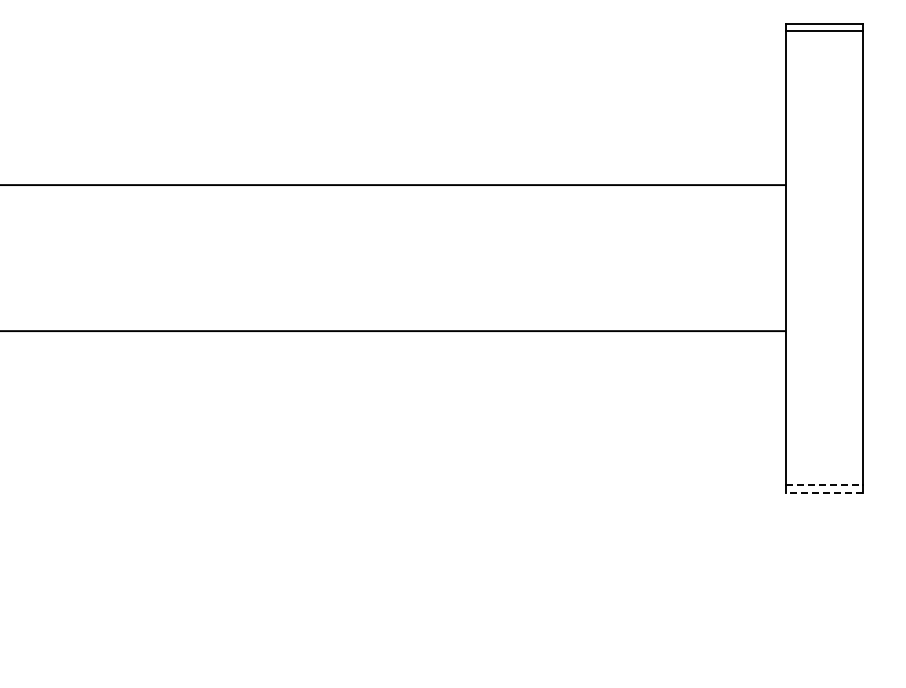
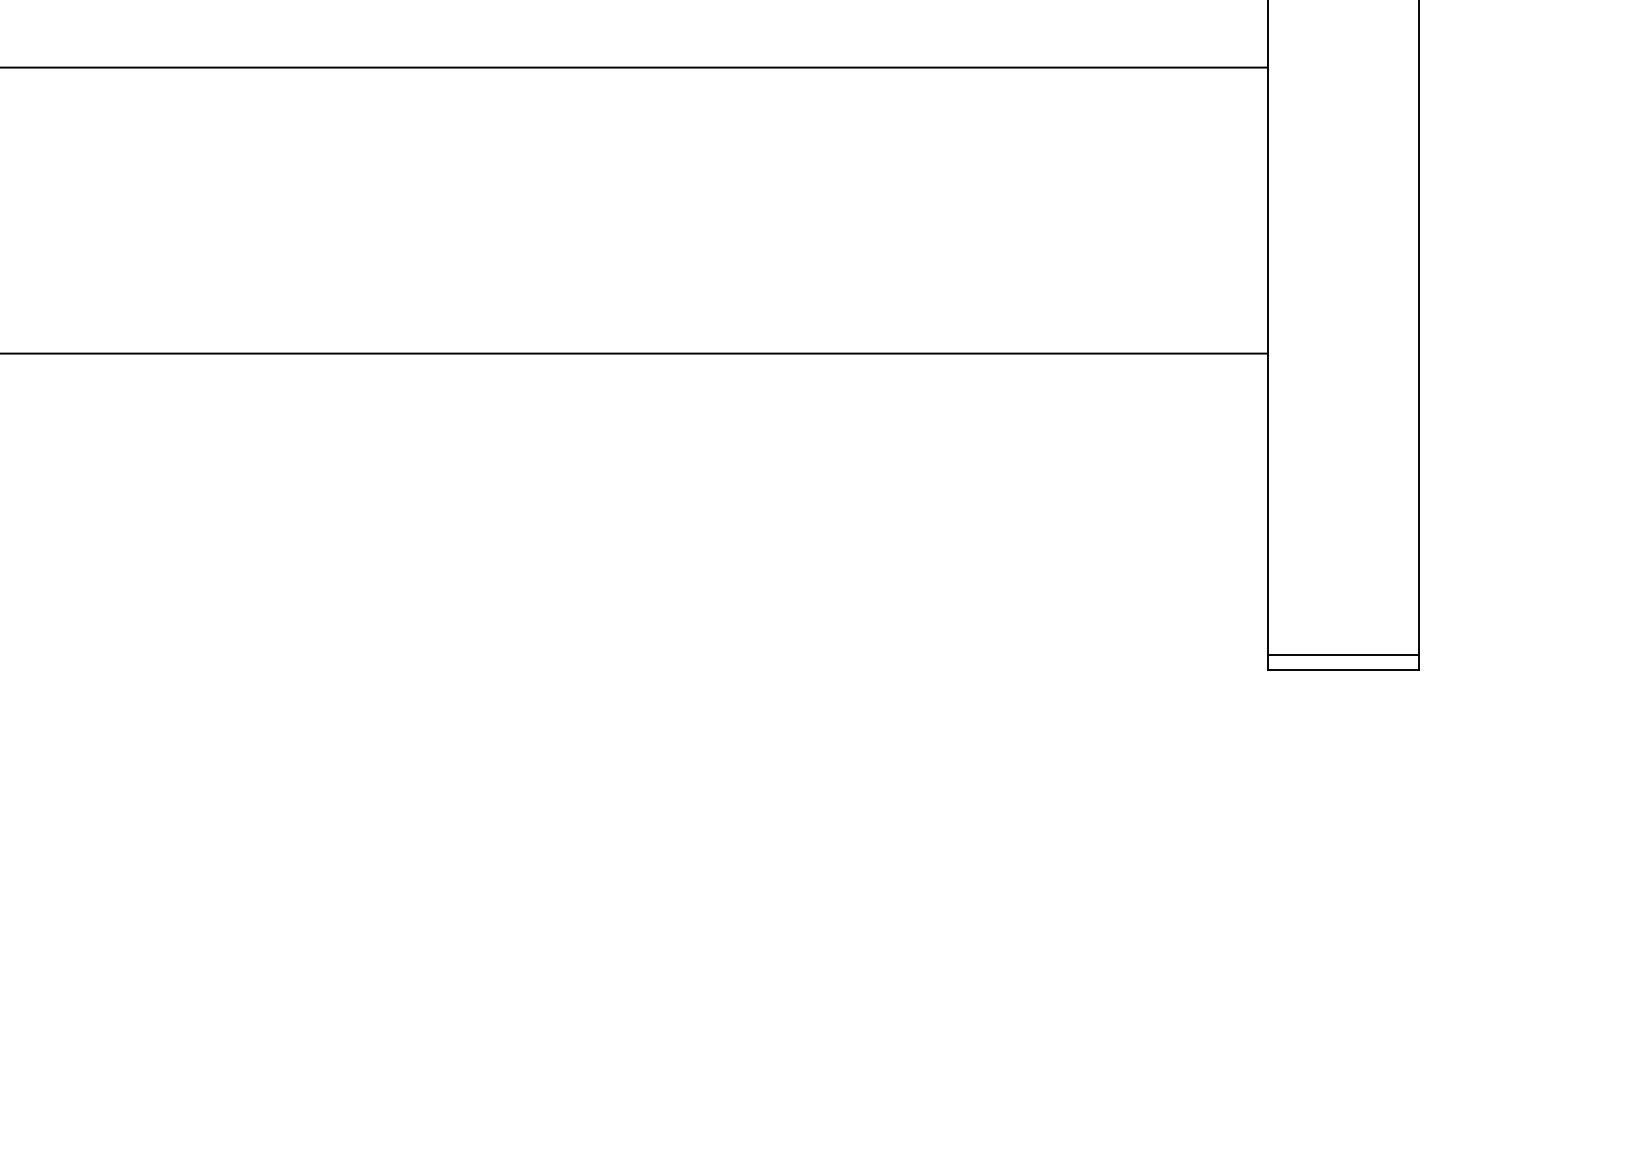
line: (825, 484) -> (1345, 653), dashed -> solid
line: (824, 492) -> (1343, 669), dashed -> solid

